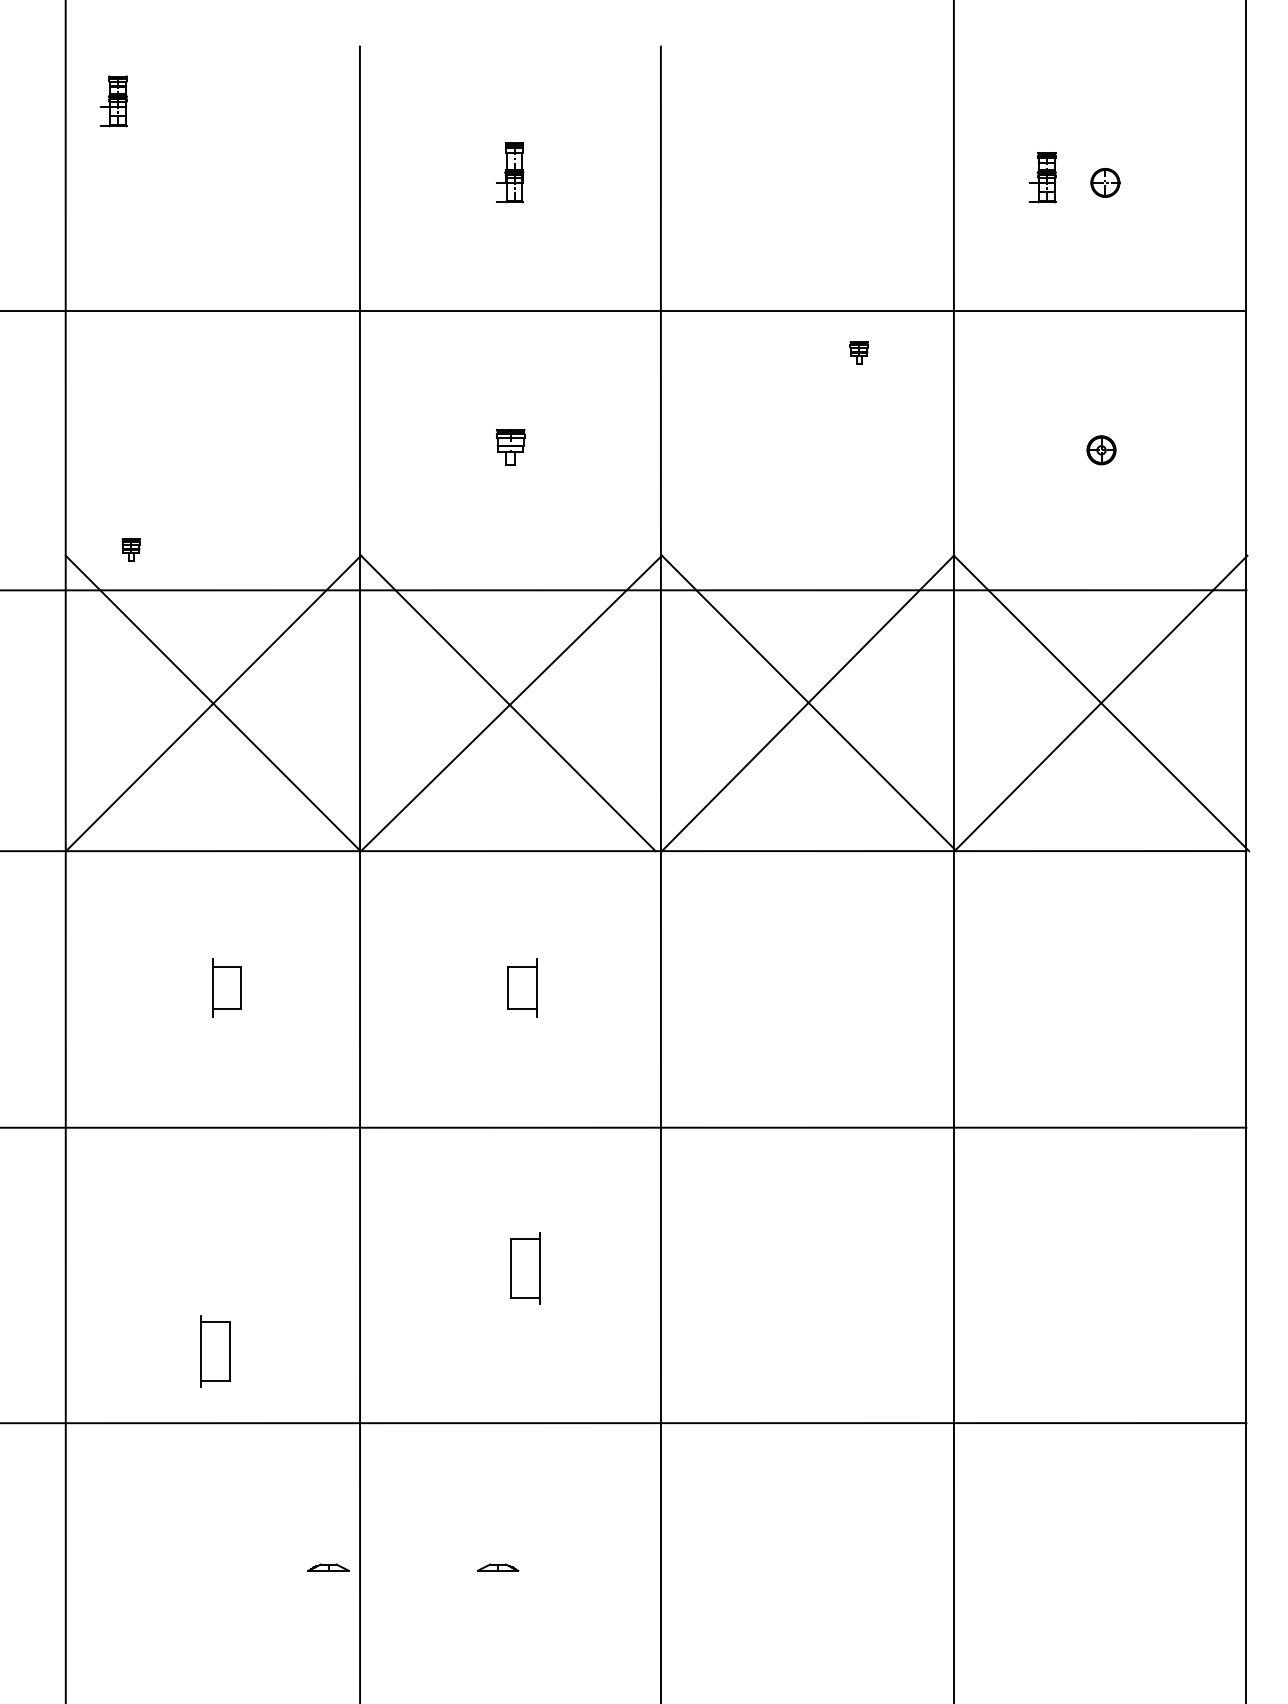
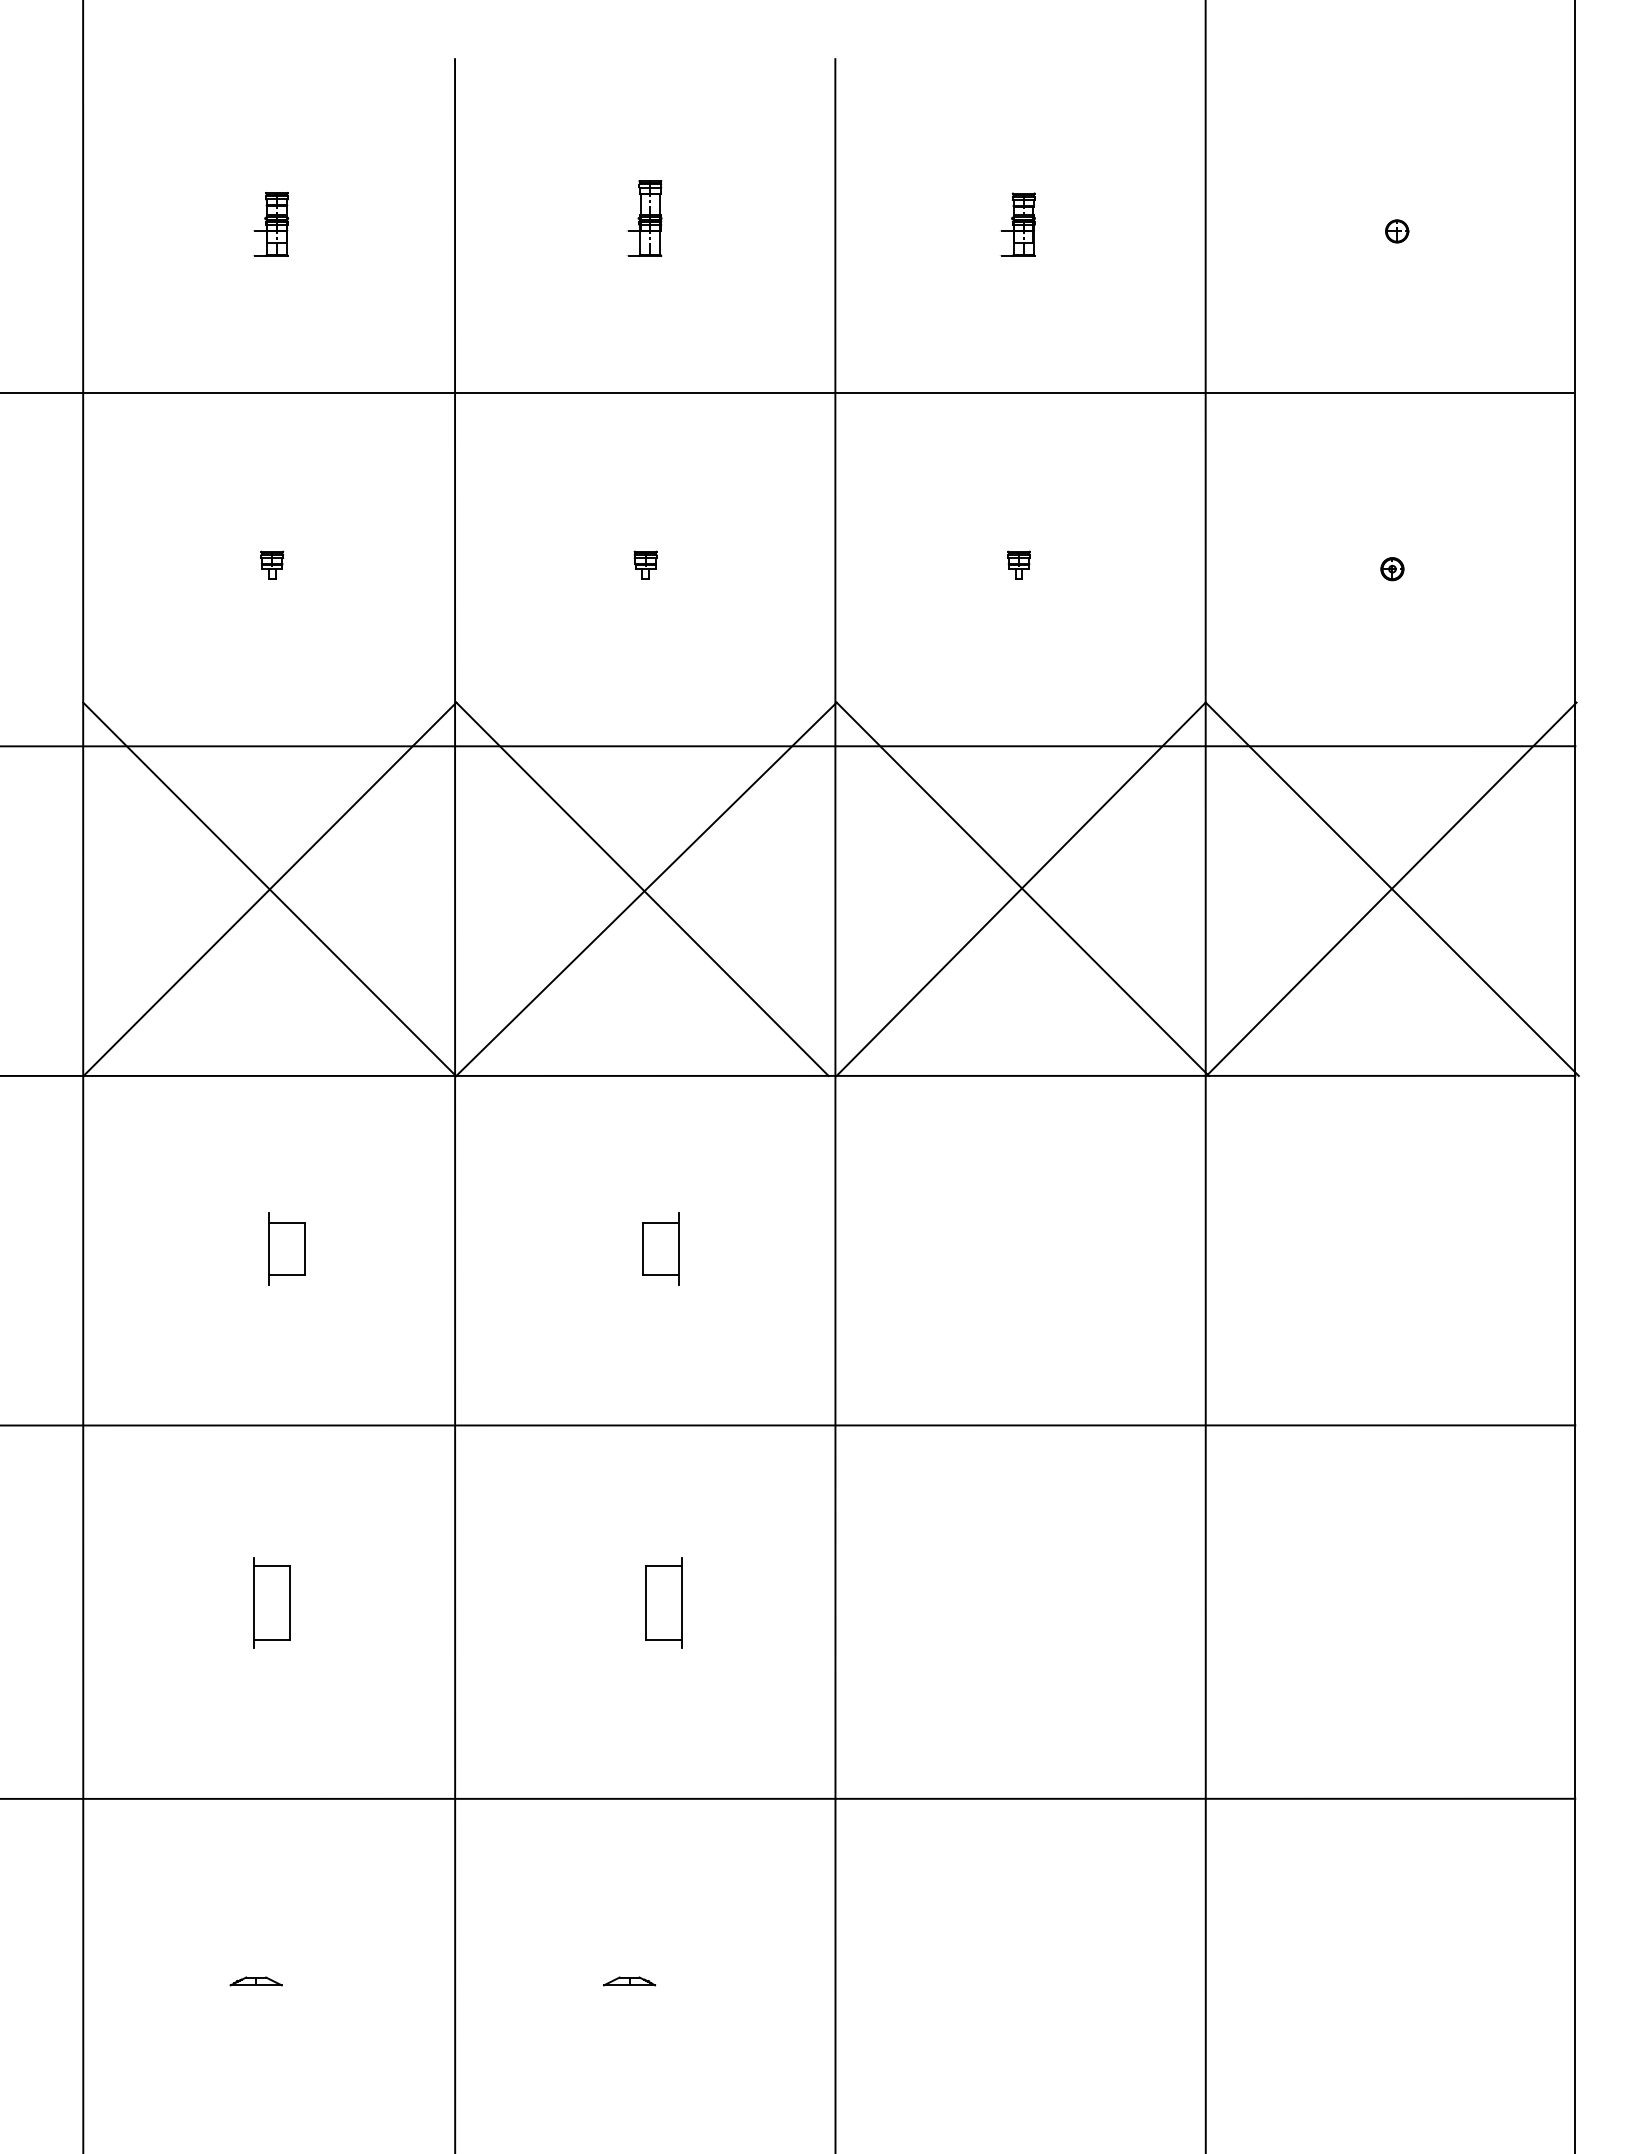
part: (113, 101) -> (271, 224), moved
part: (1042, 177) -> (1018, 224), moved
part: (1105, 182) -> (1397, 230), size x0.62
part: (858, 352) -> (1018, 564), moved
part: (510, 446) -> (645, 564), size x0.62
part: (1101, 449) -> (1392, 568), size x0.62
part: (130, 549) -> (271, 564), moved
part: (215, 1351) -> (272, 1603), moved
part: (328, 1567) -> (256, 1981), moved

